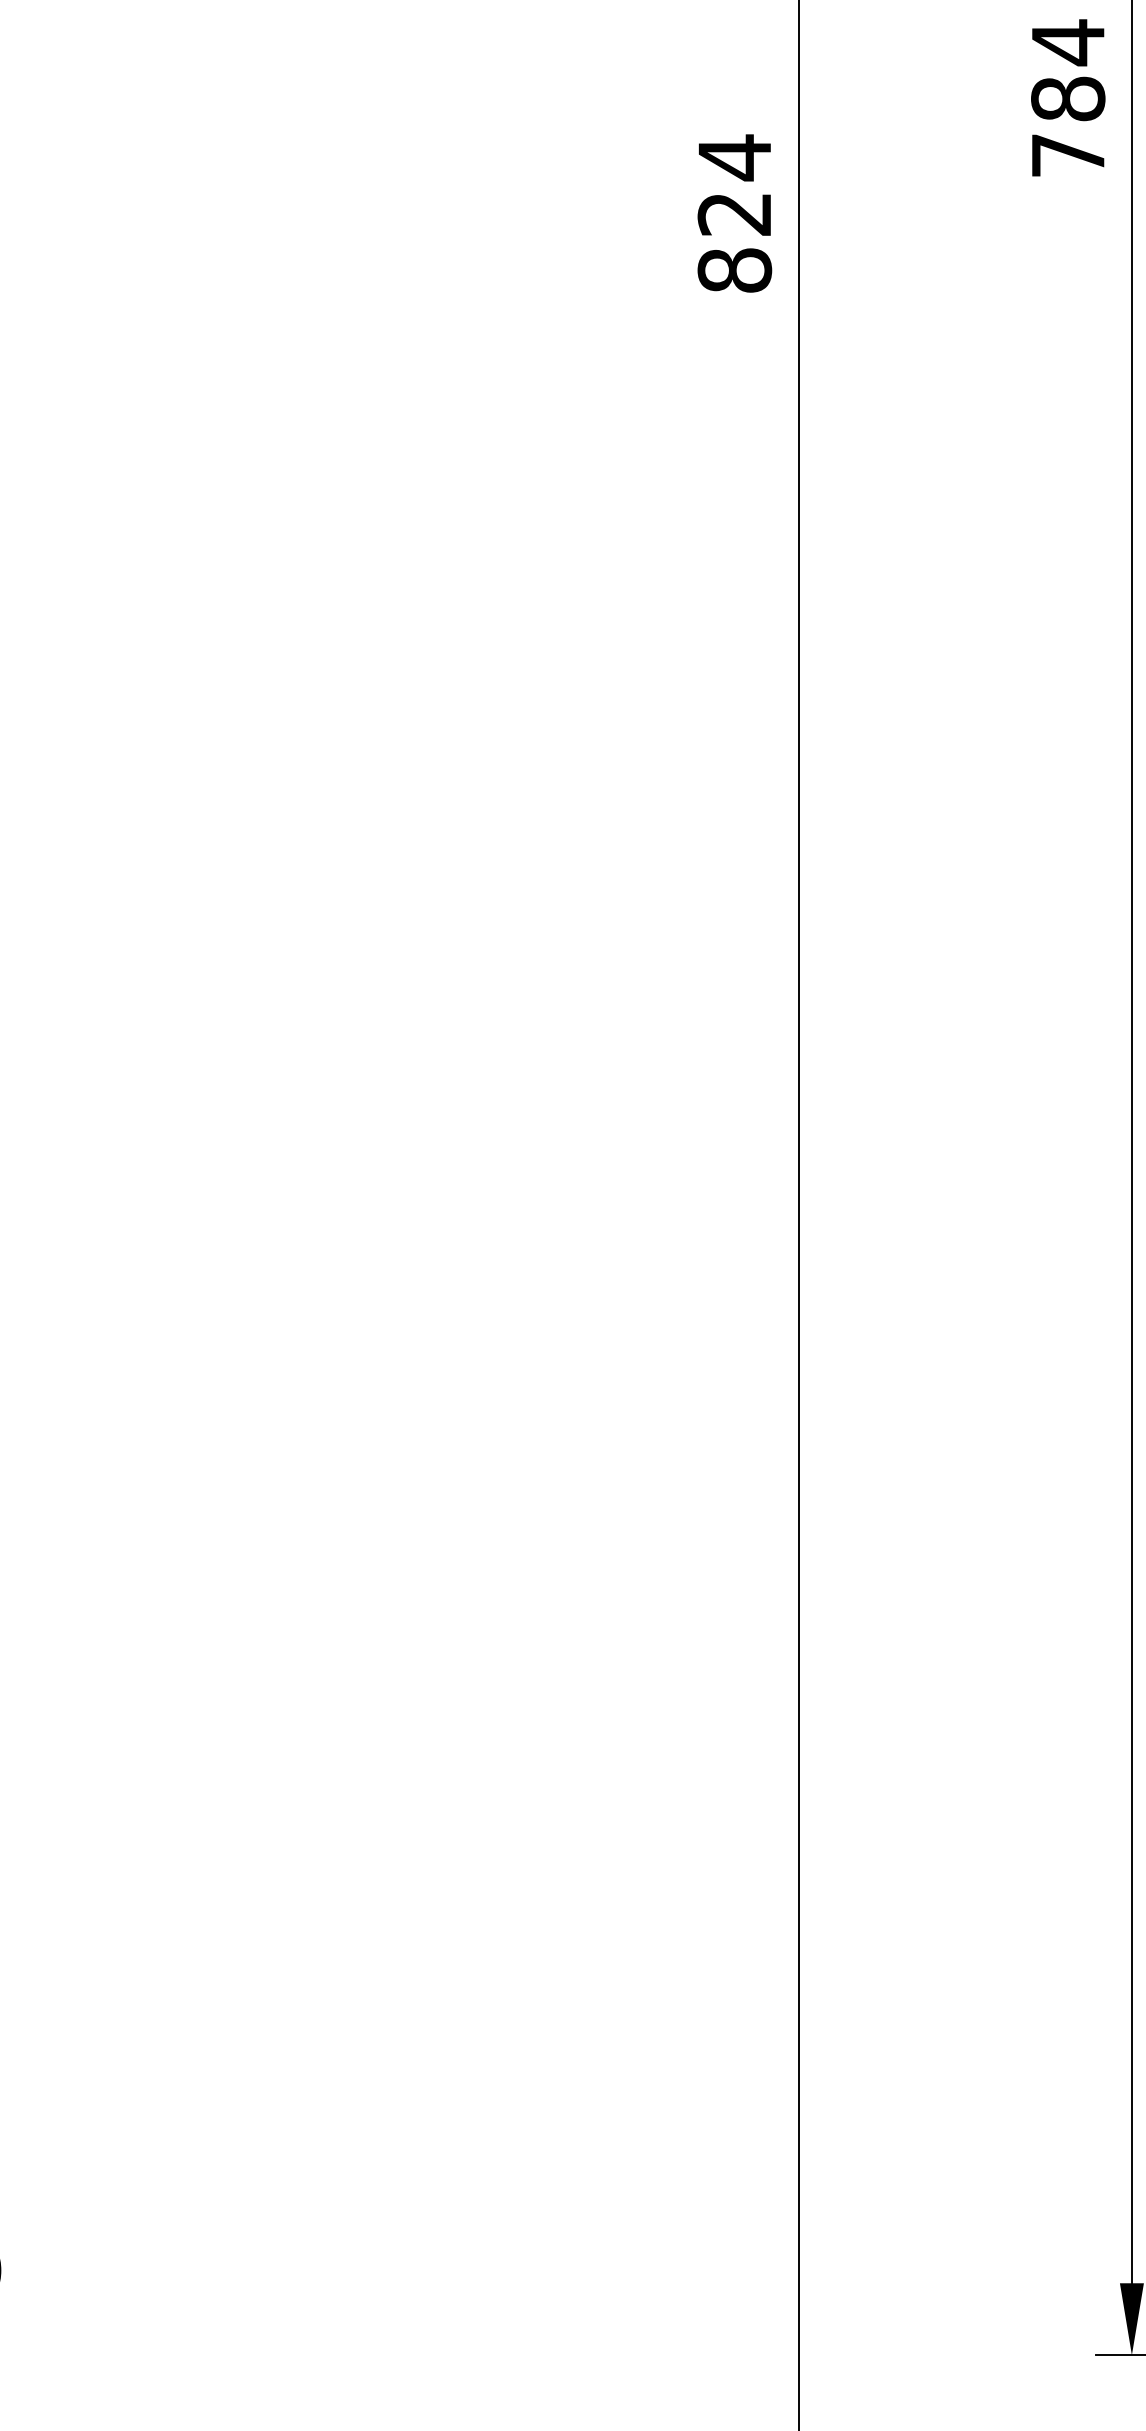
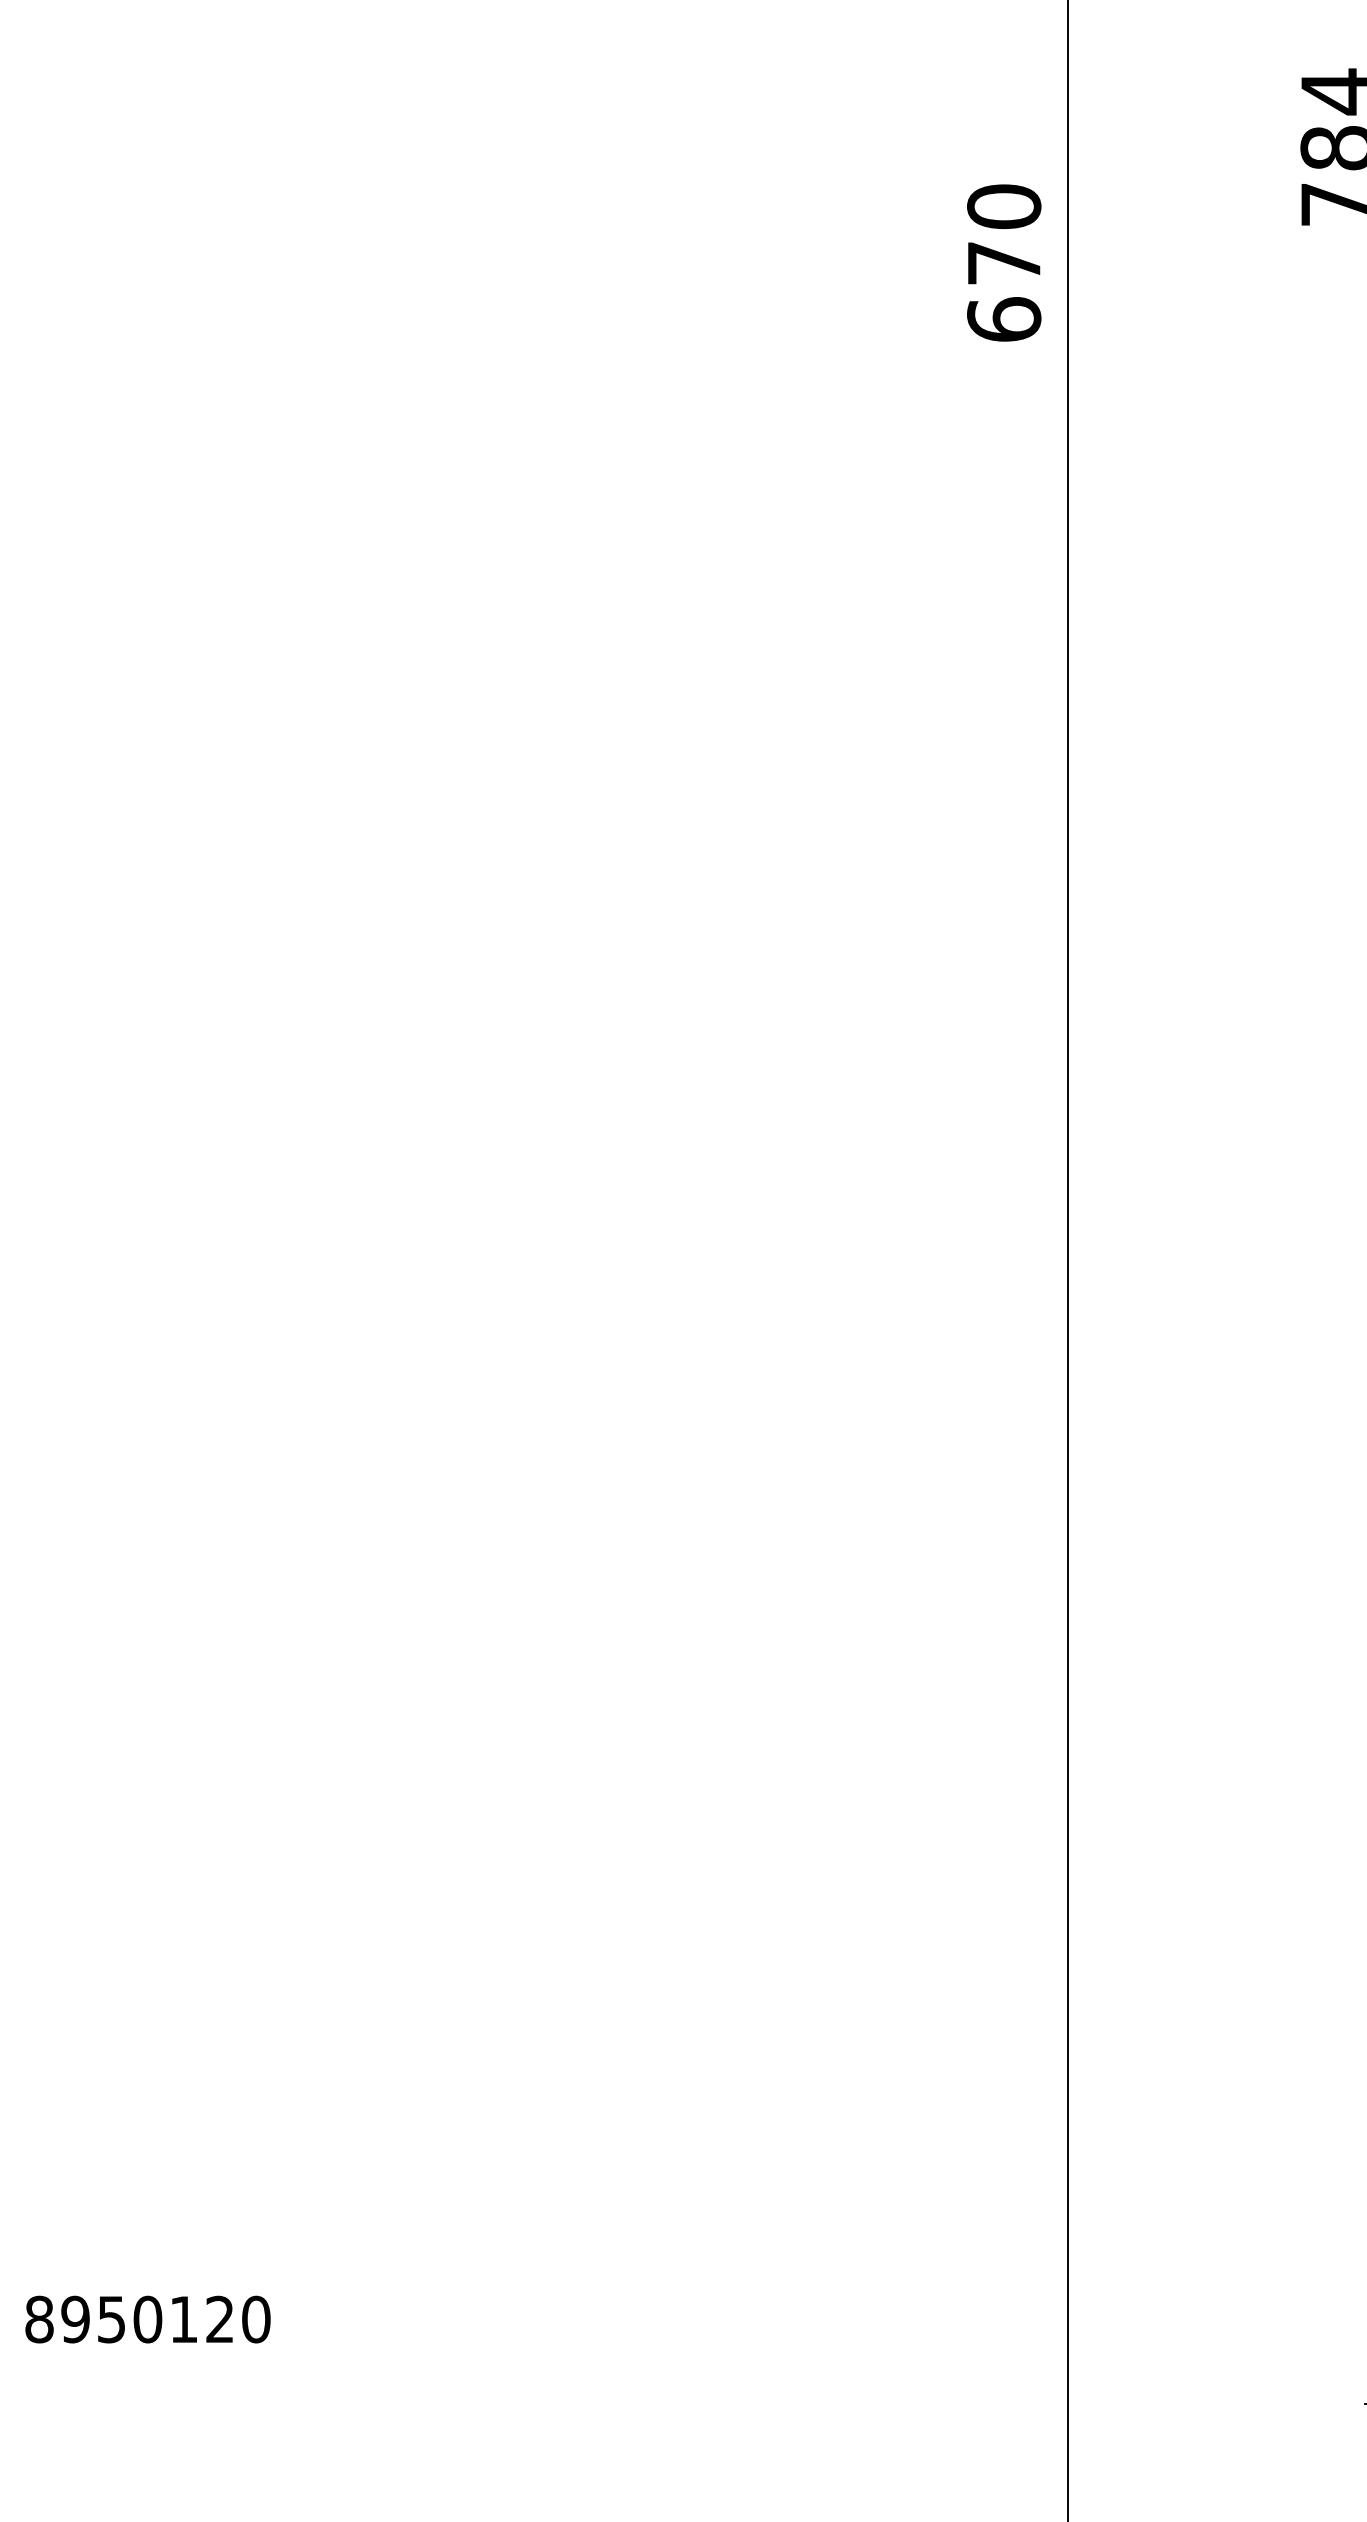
text: (735, 213) -> (1004, 262), 824 -> 670

